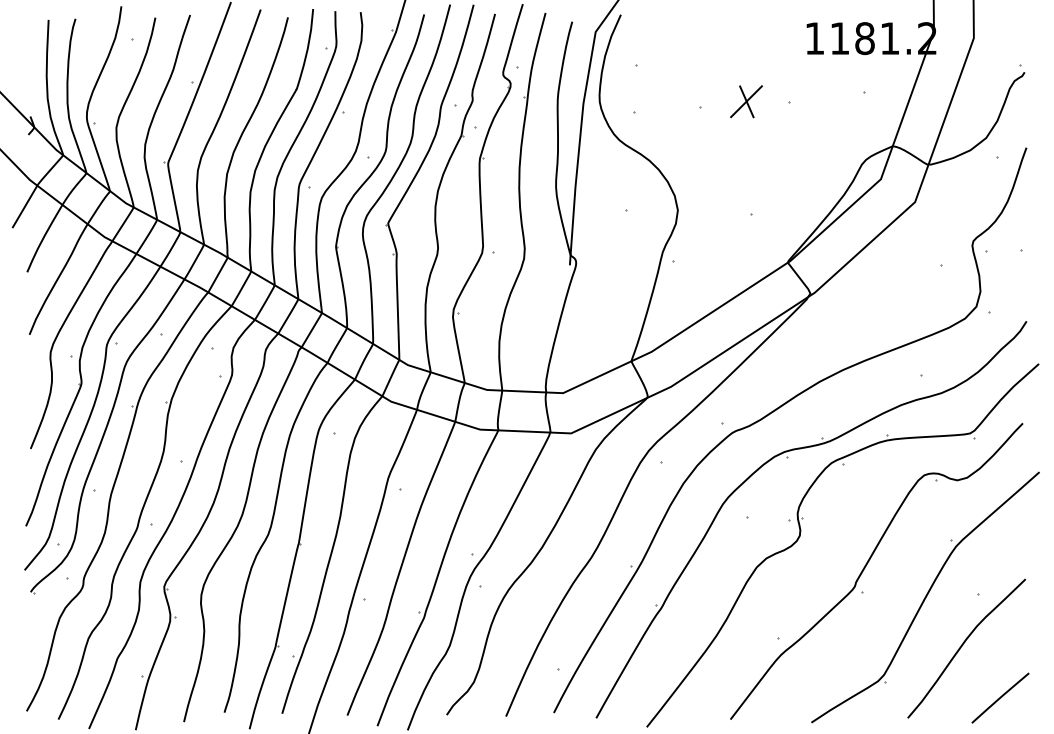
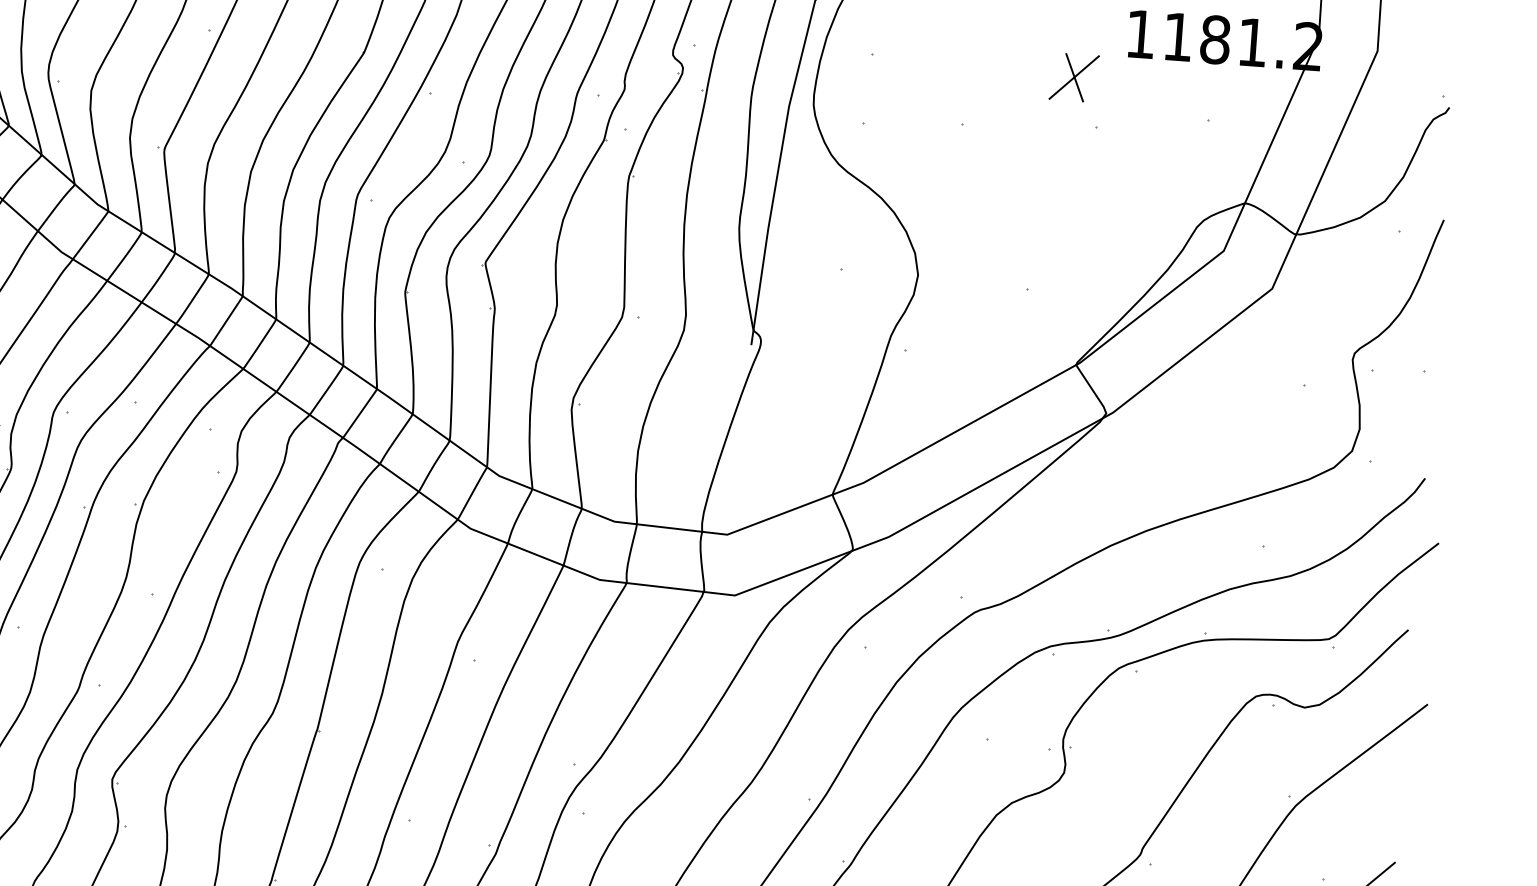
part: (746, 101) -> (1074, 77), moved

